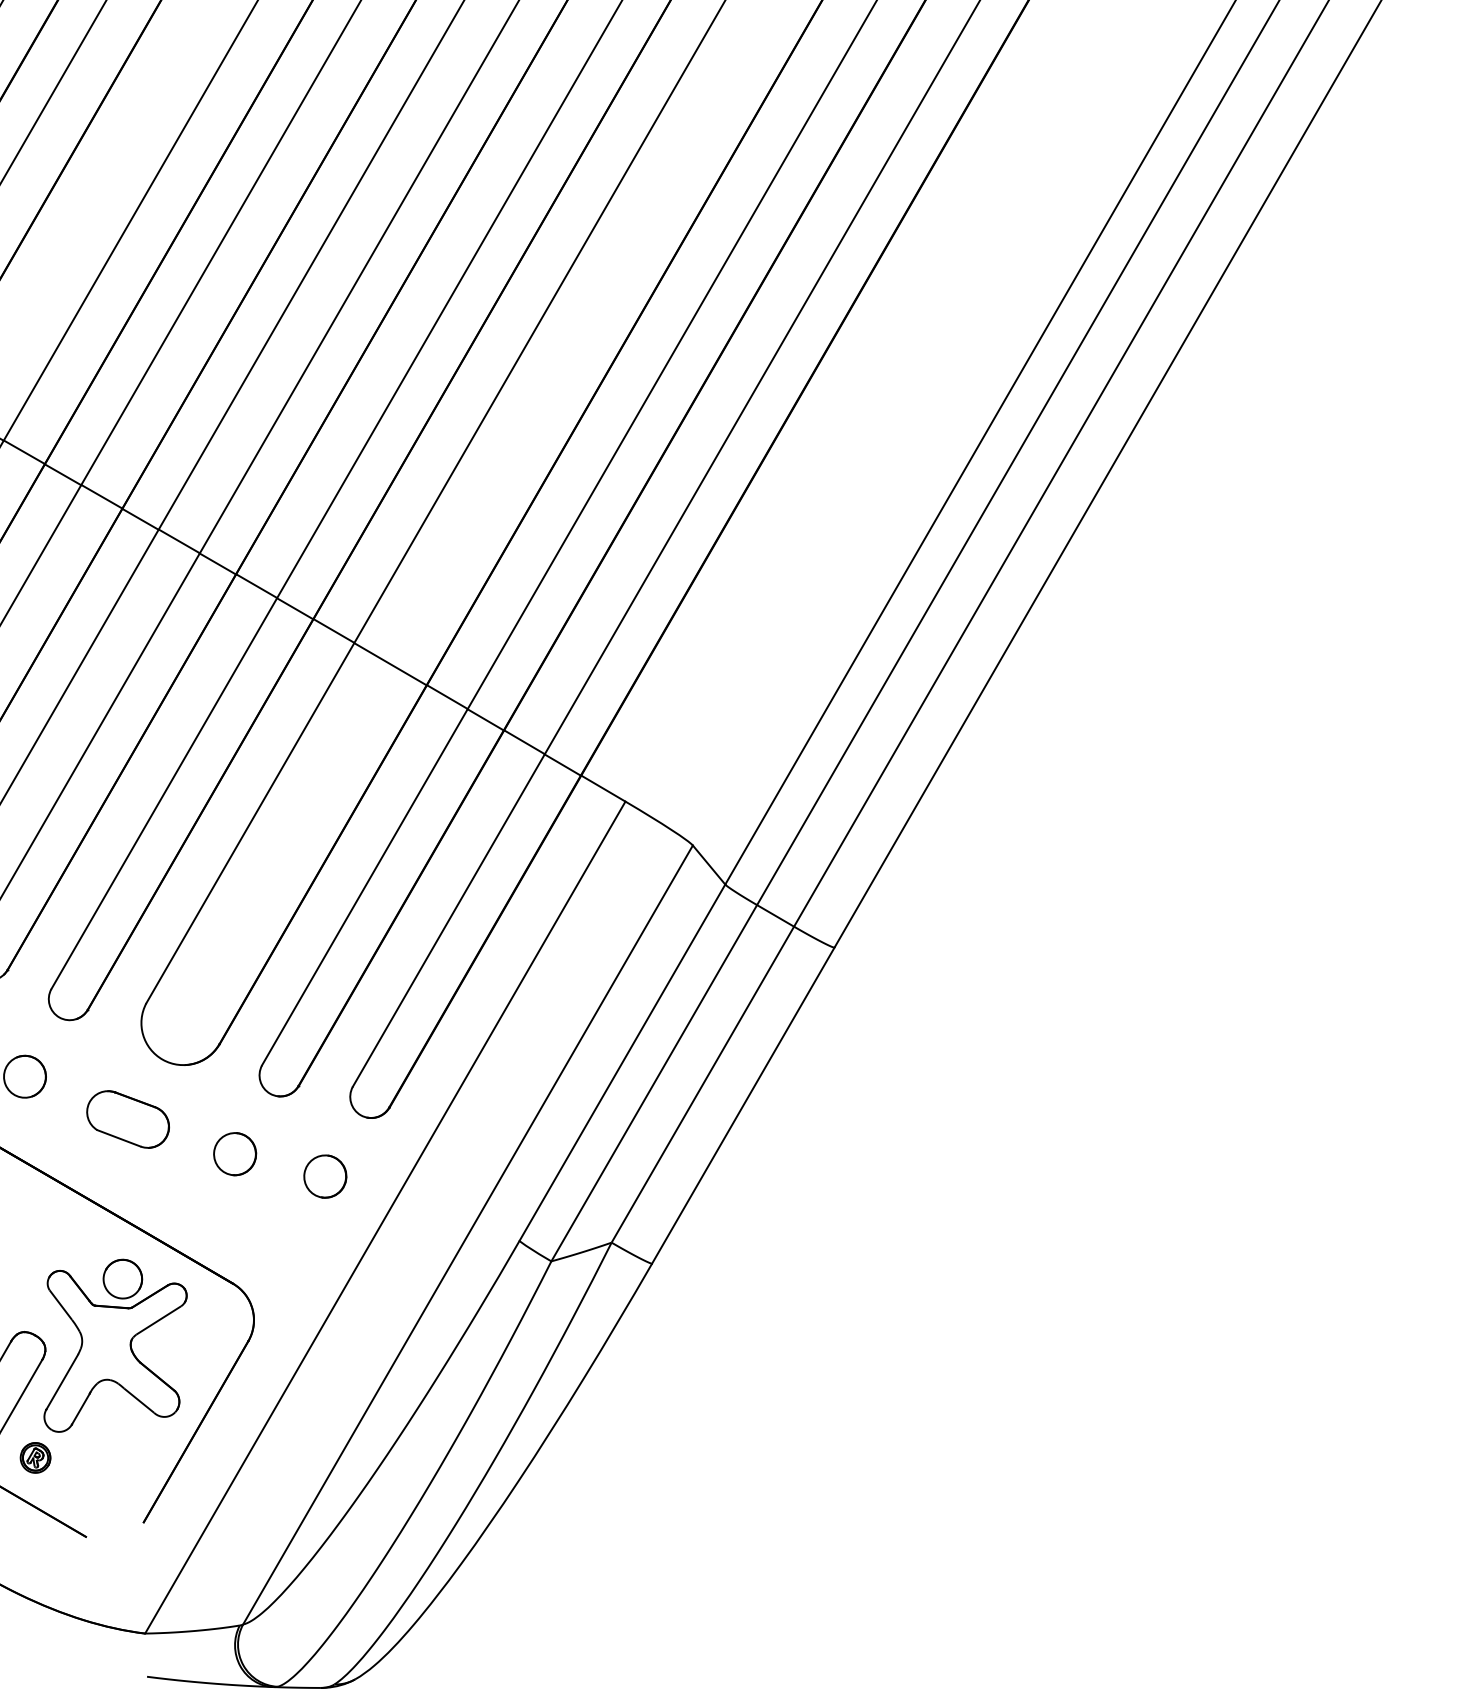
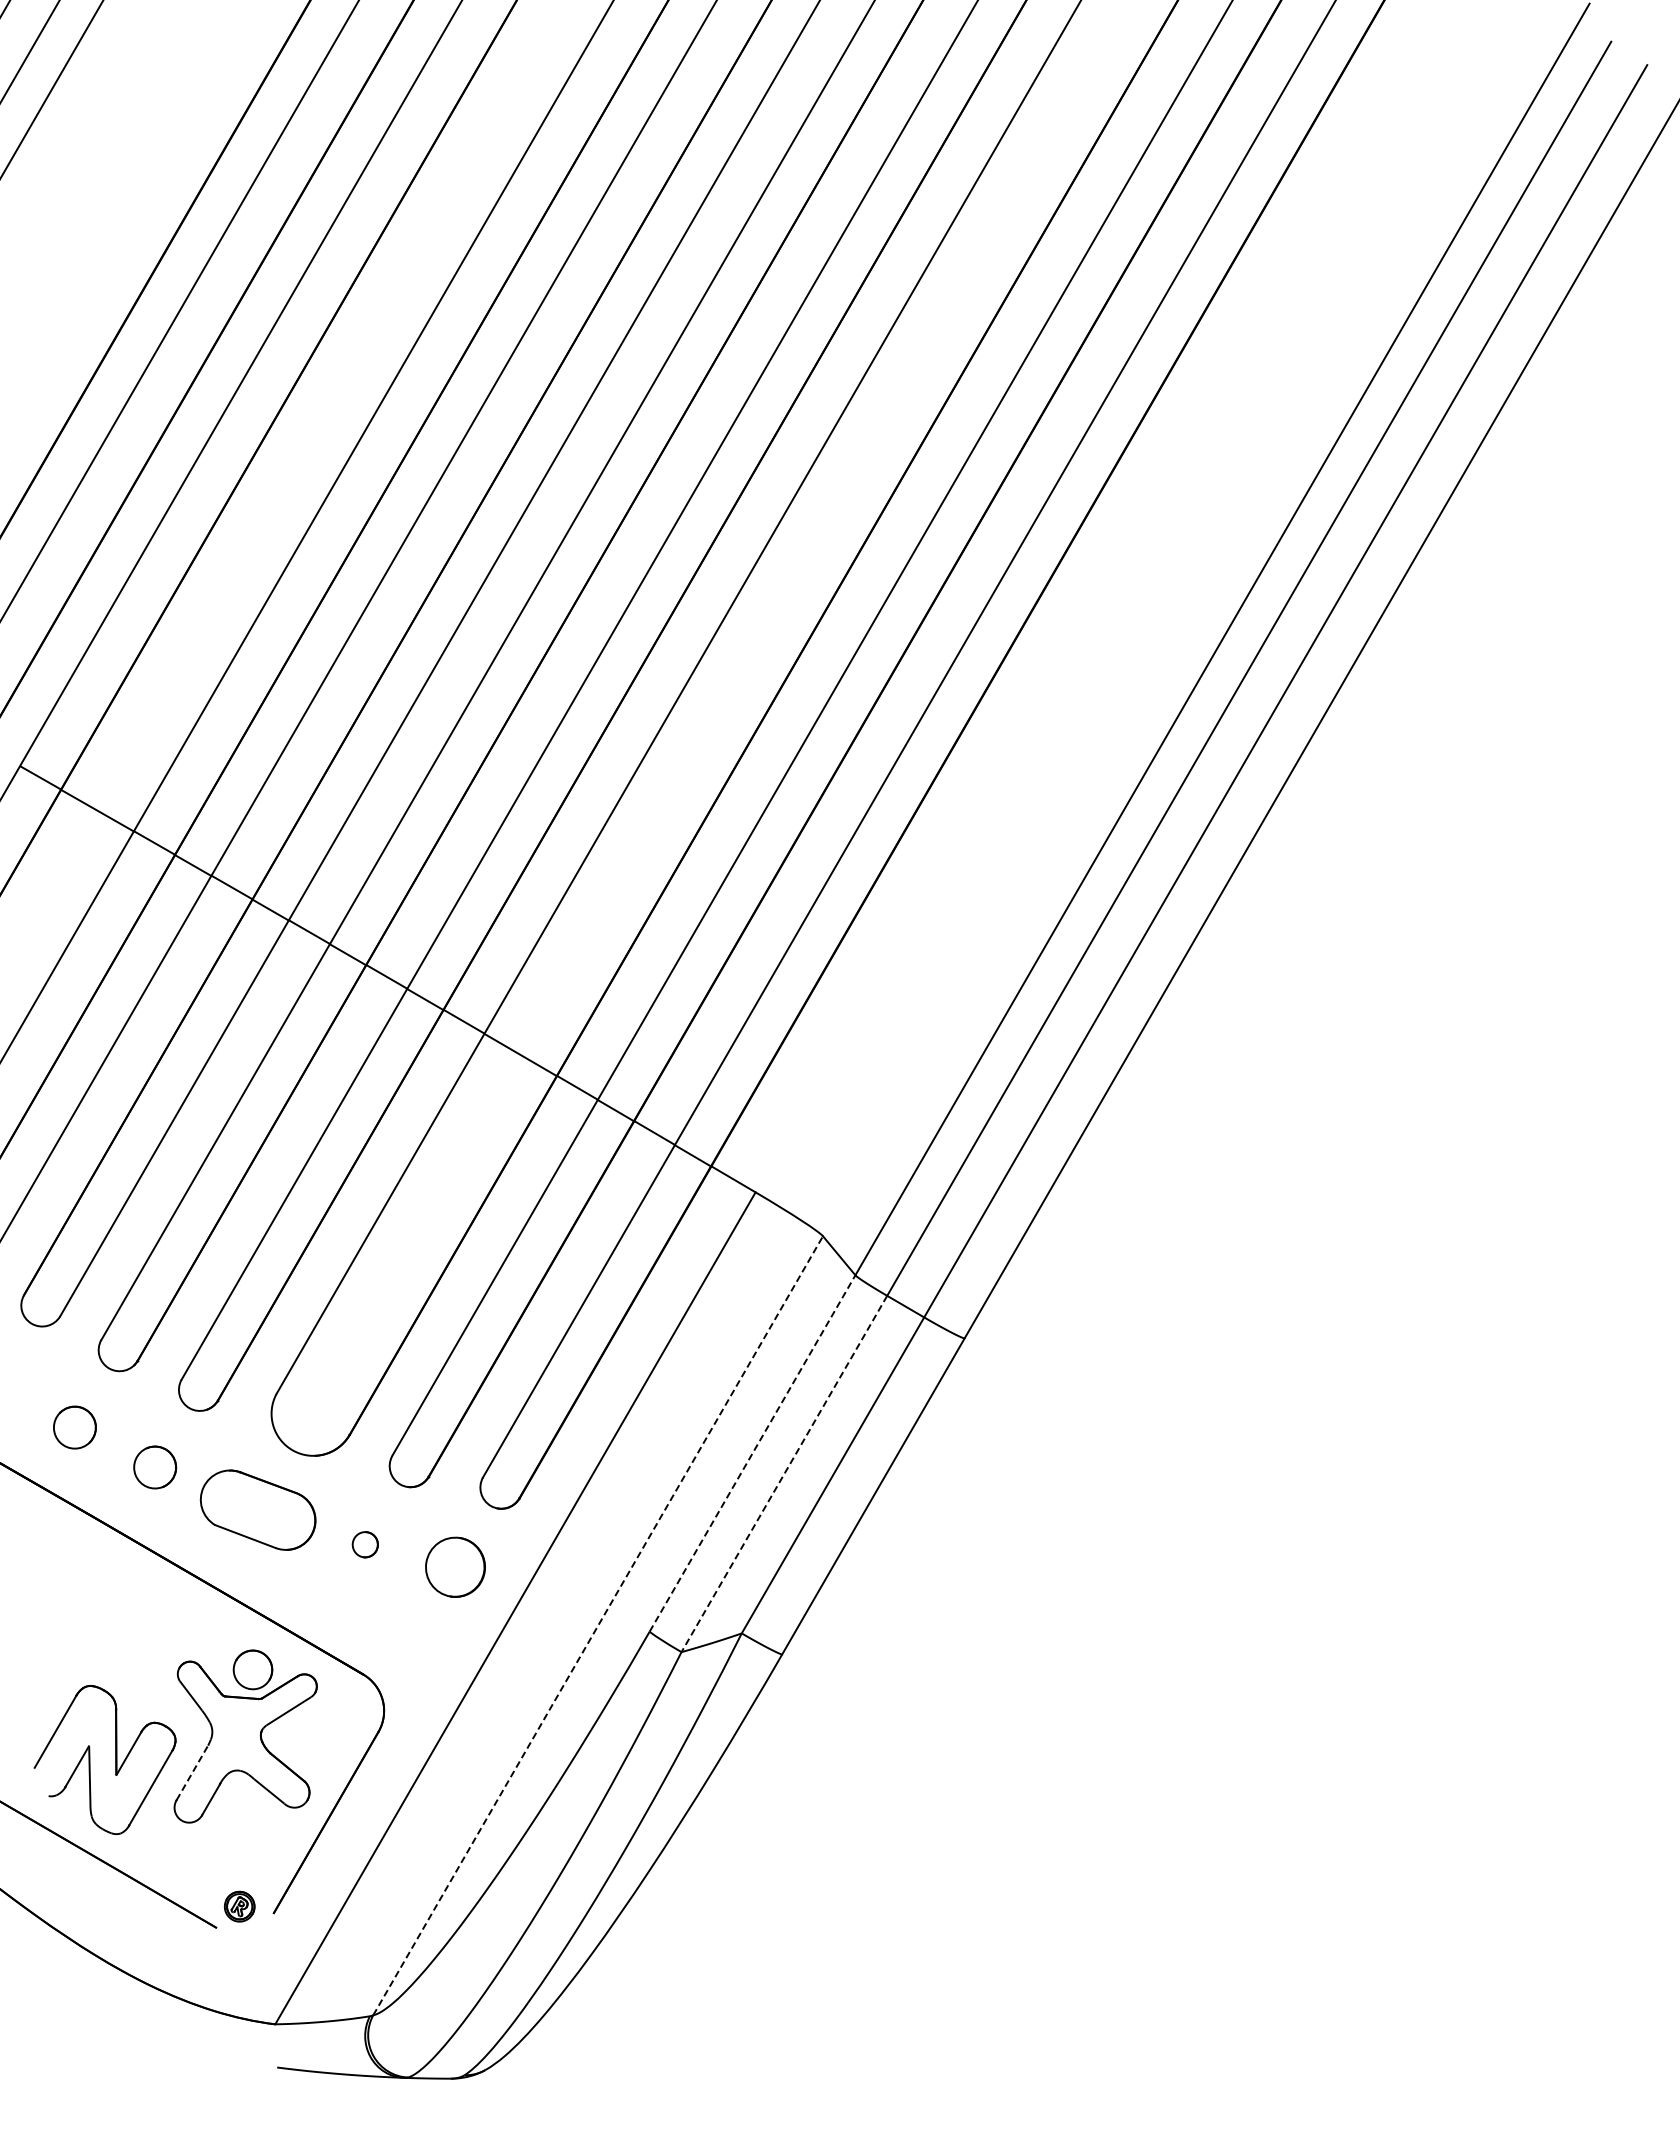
line: (622, 1062) -> (752, 1453), solid -> dashed
line: (654, 1082) -> (784, 1473), solid -> dashed
part: (128, 1119) -> (258, 1510), size x1.4
part: (235, 1153) -> (365, 1544), size x0.6
part: (325, 1176) -> (455, 1567), size x1.4
line: (468, 1234) -> (598, 1625), solid -> dashed
line: (62, 1381) -> (192, 1772), solid -> dashed
part: (35, 1457) -> (239, 1906), moved

